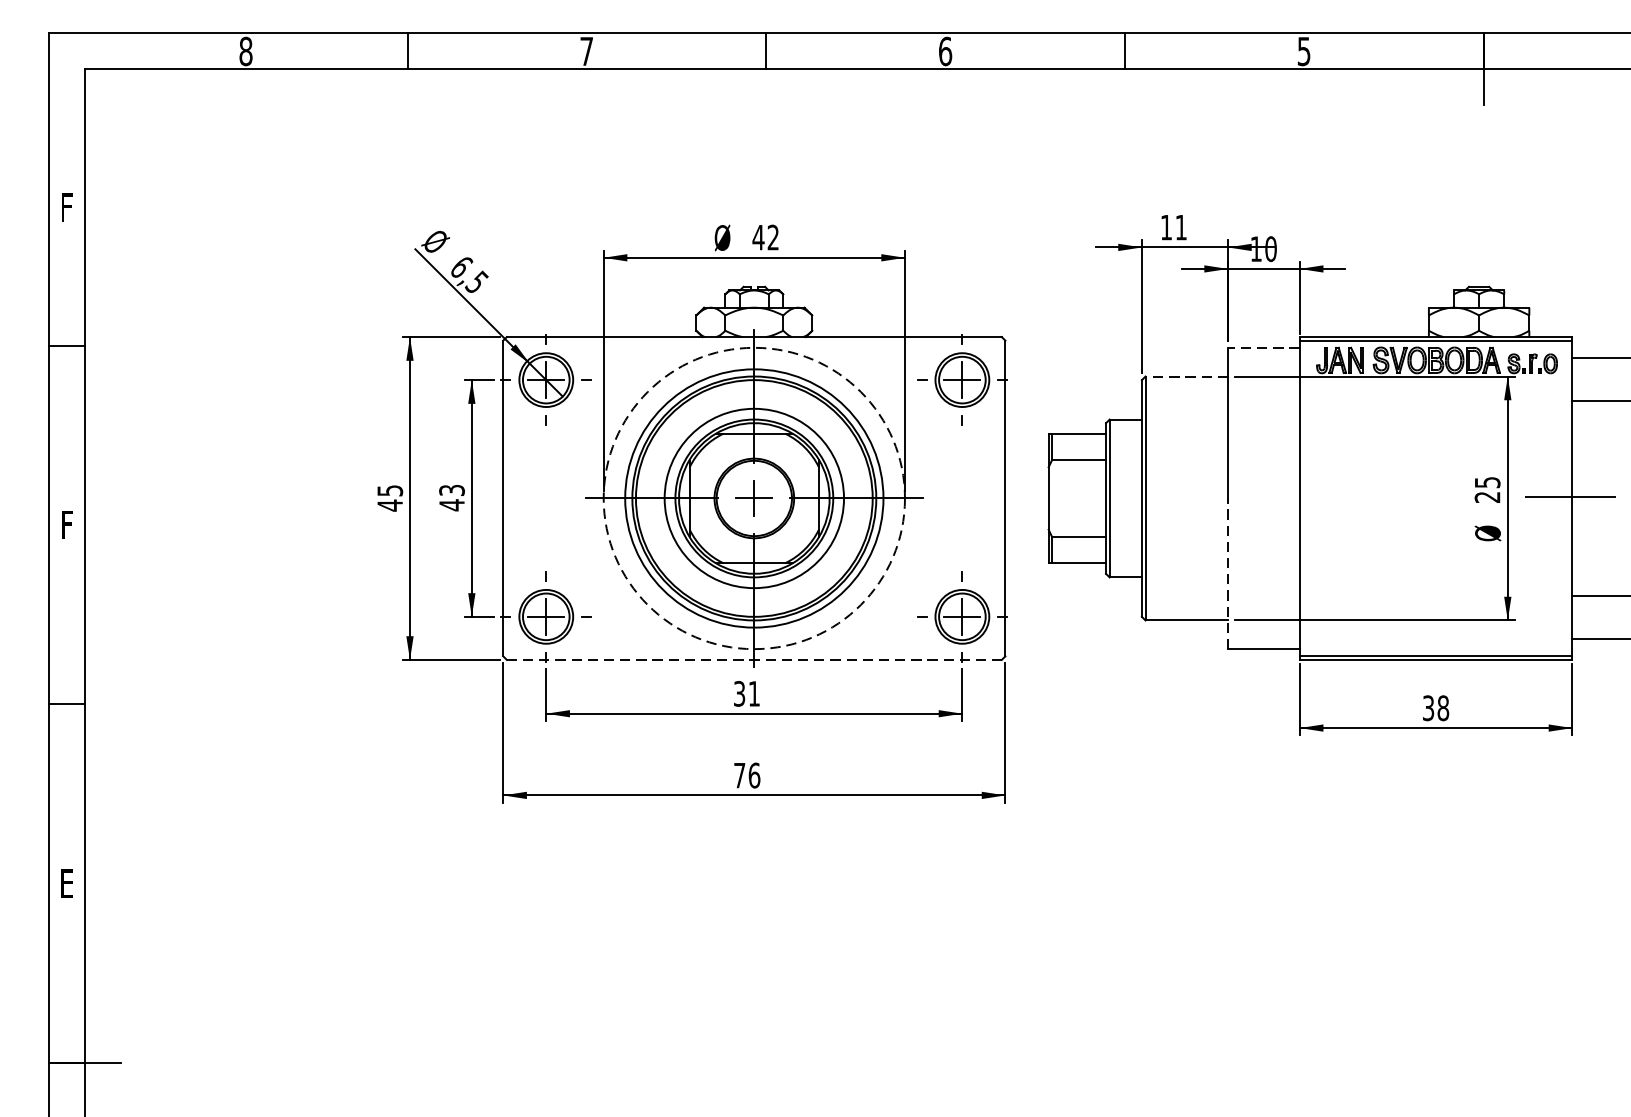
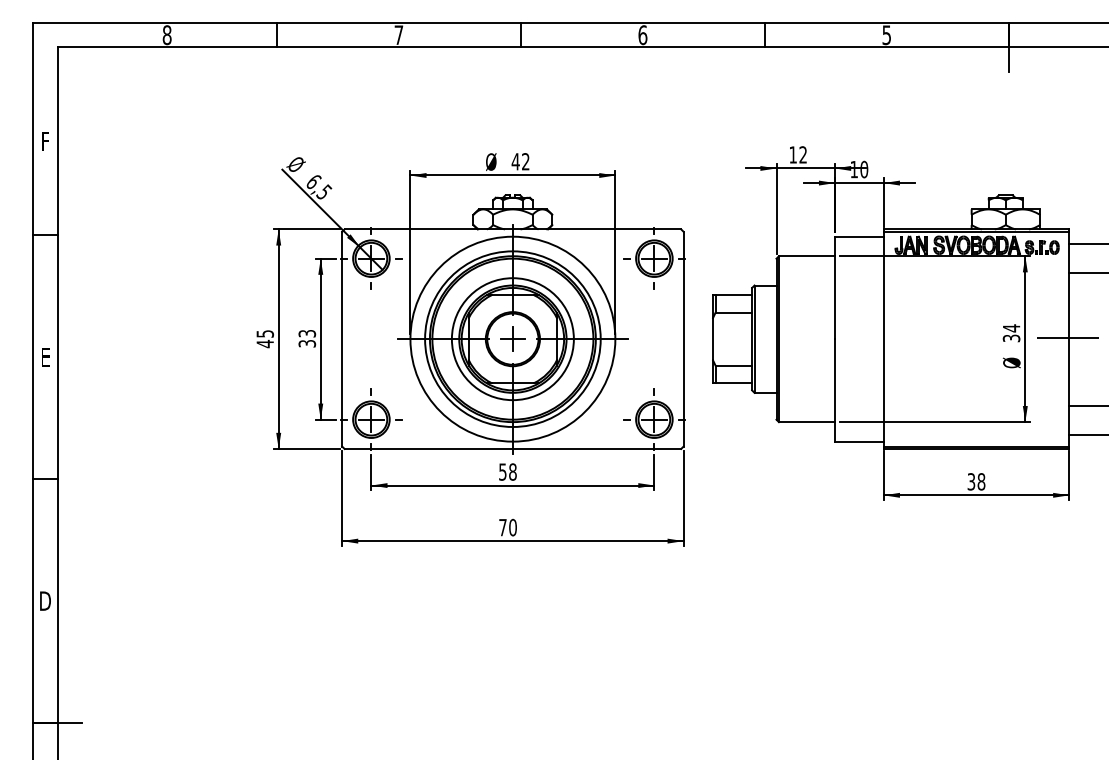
text: (1180, 226) -> (802, 154), 11 -> 12
line: (1262, 347) -> (858, 236), dashed -> solid
line: (1186, 376) -> (806, 256), dashed -> solid
text: (1487, 490) -> (1011, 333), 25 -> 34
circle: (753, 497) -> (512, 338), dashed -> solid
text: (452, 504) -> (307, 343), 43 -> 33
text: (68, 526) -> (46, 358), F -> E
line: (1228, 572) -> (835, 389), dashed -> solid
line: (755, 659) -> (513, 448), dashed -> solid
text: (746, 693) -> (507, 471), 31 -> 58
text: (753, 775) -> (512, 527), 76 -> 70
text: (67, 882) -> (45, 600), E -> D

